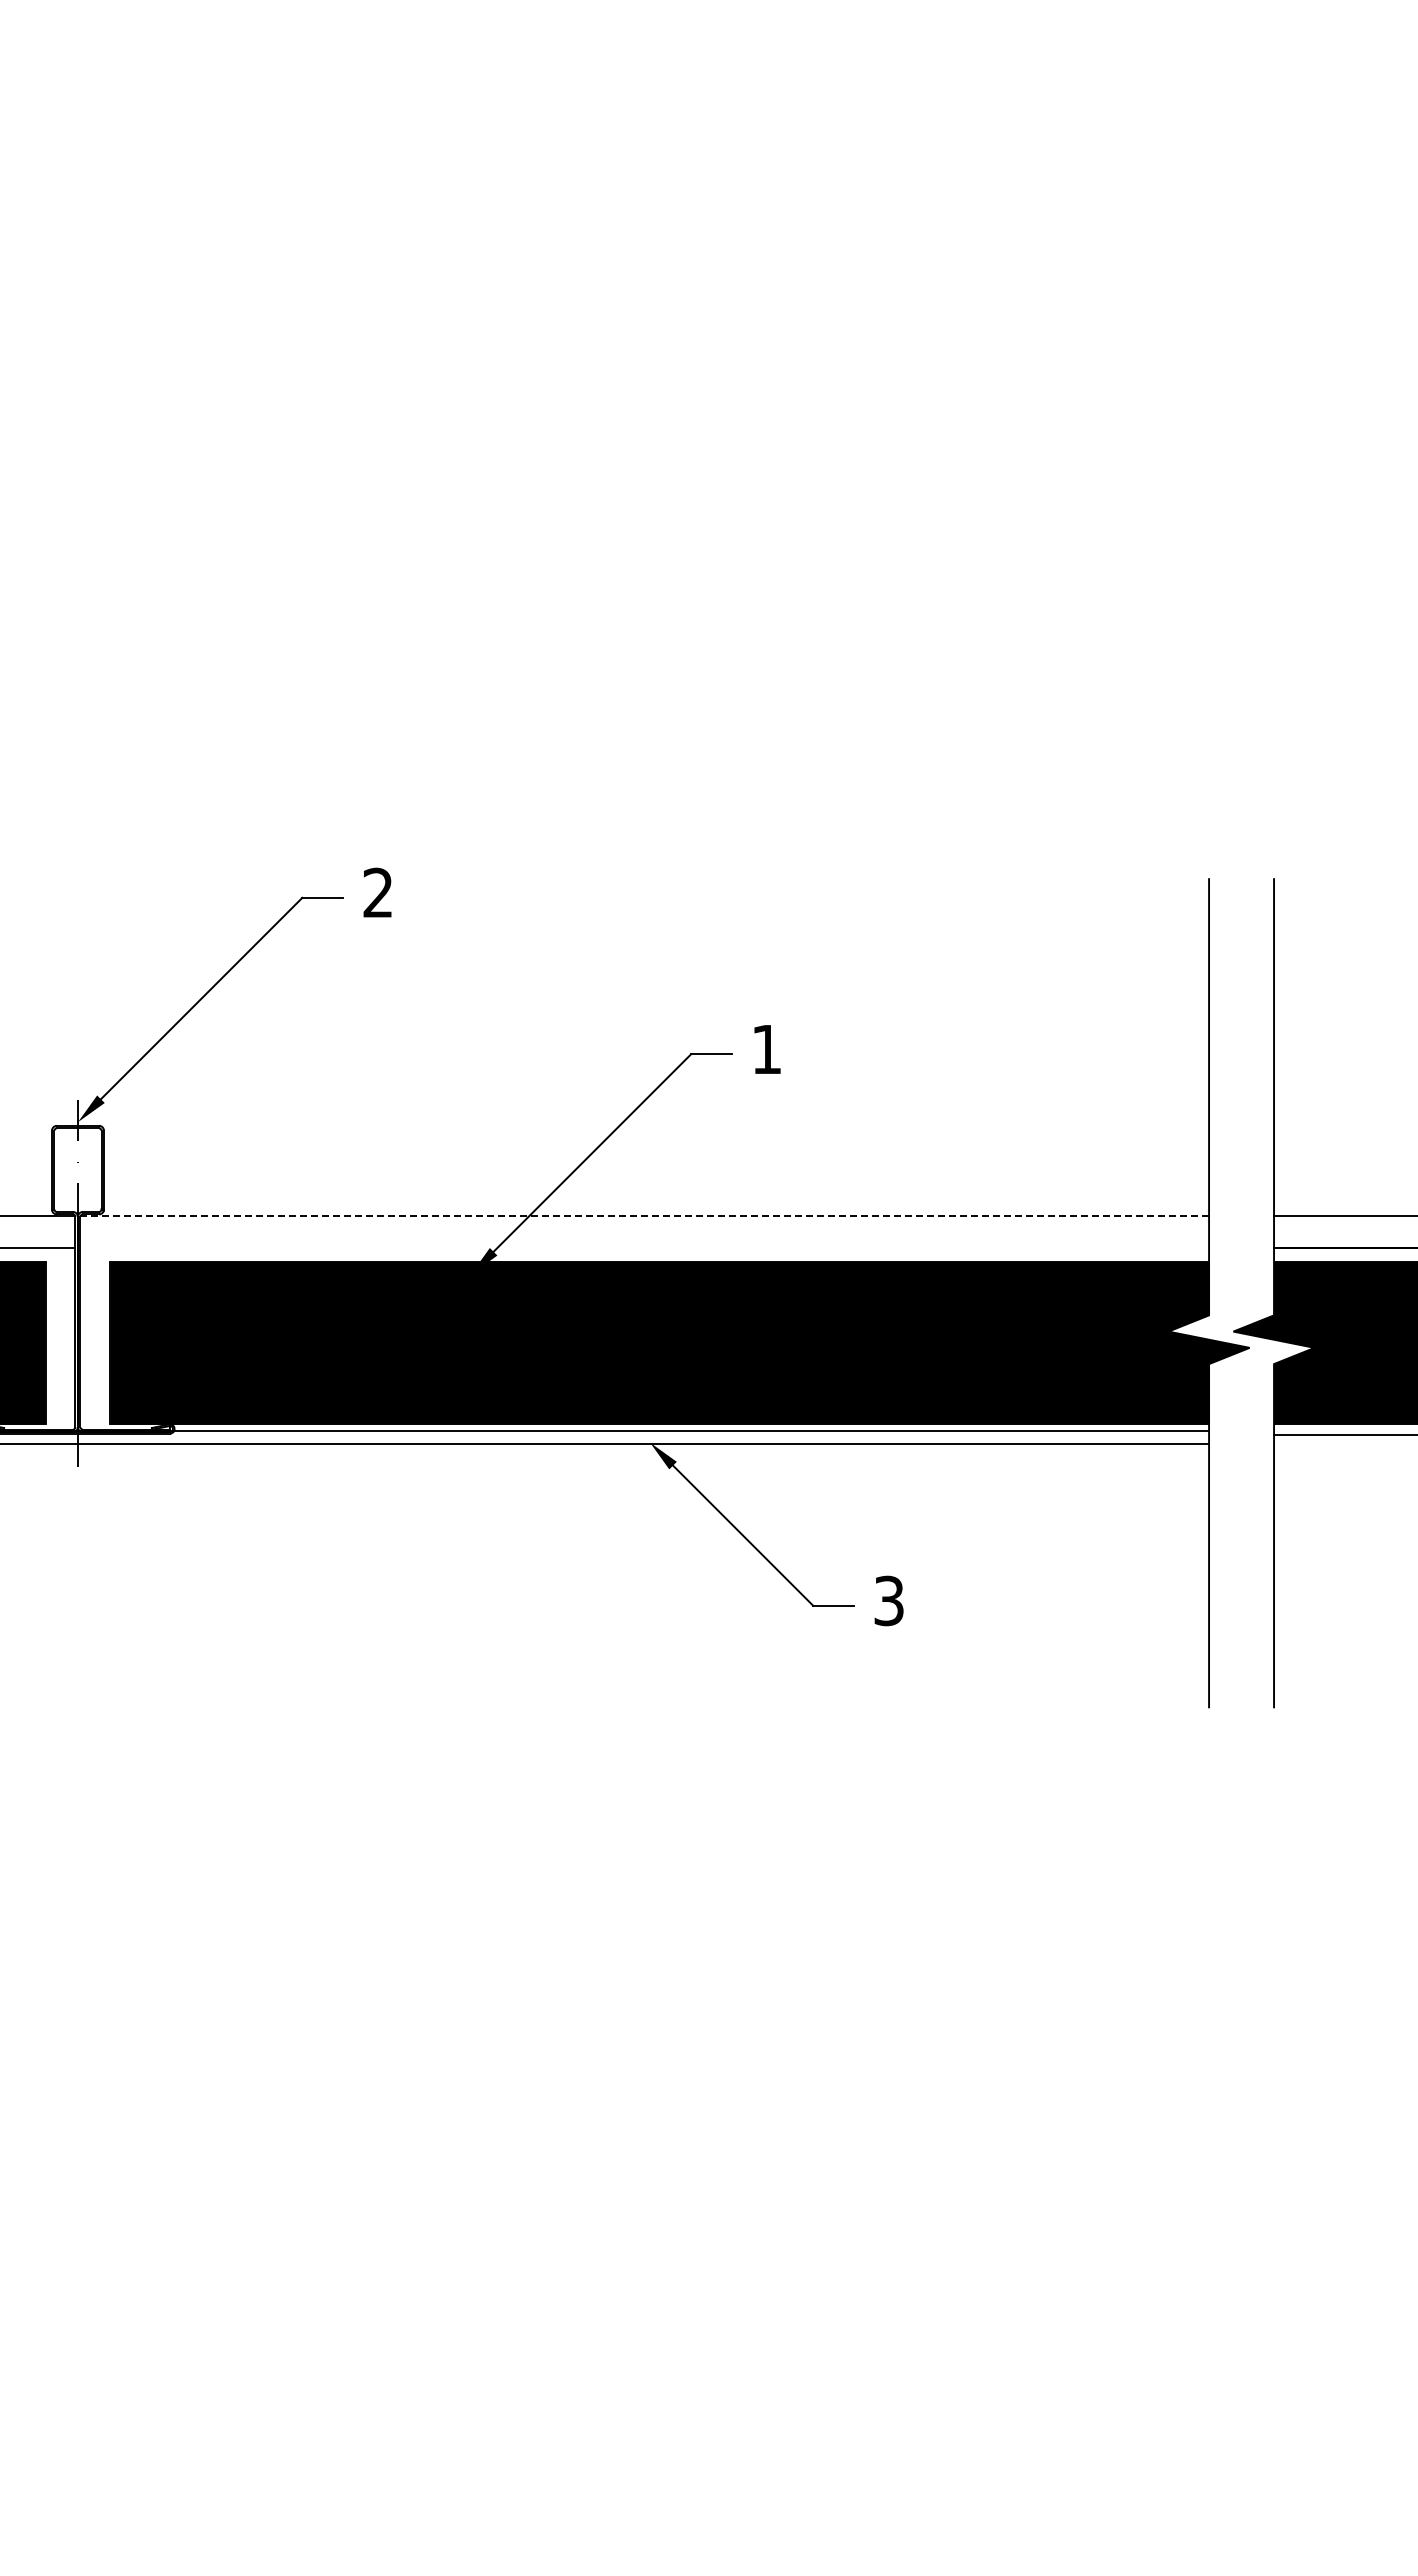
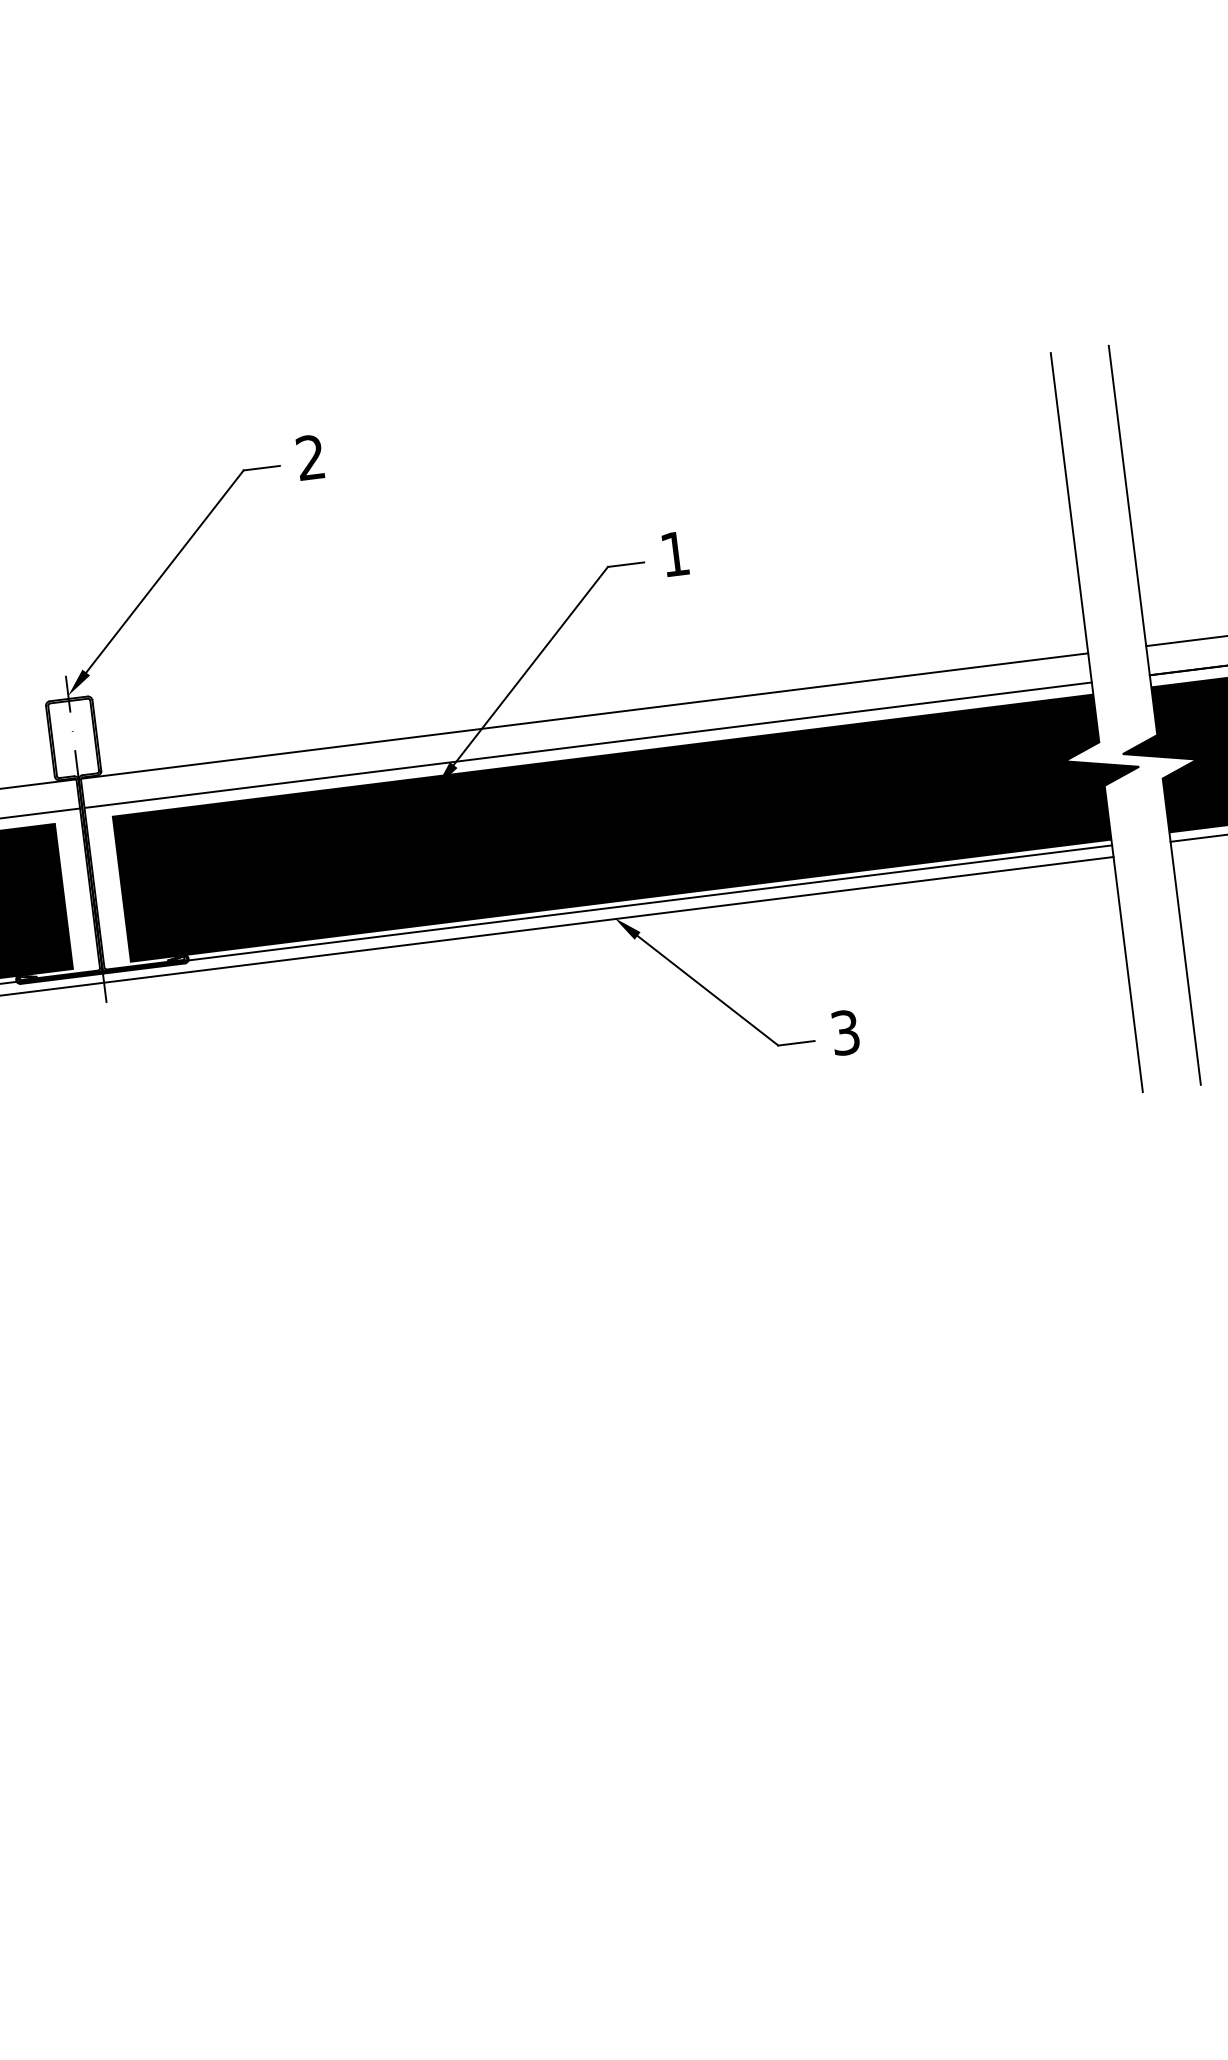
line: (645, 1215) -> (585, 715), dashed -> solid
line: (645, 1248) -> (588, 745), added

